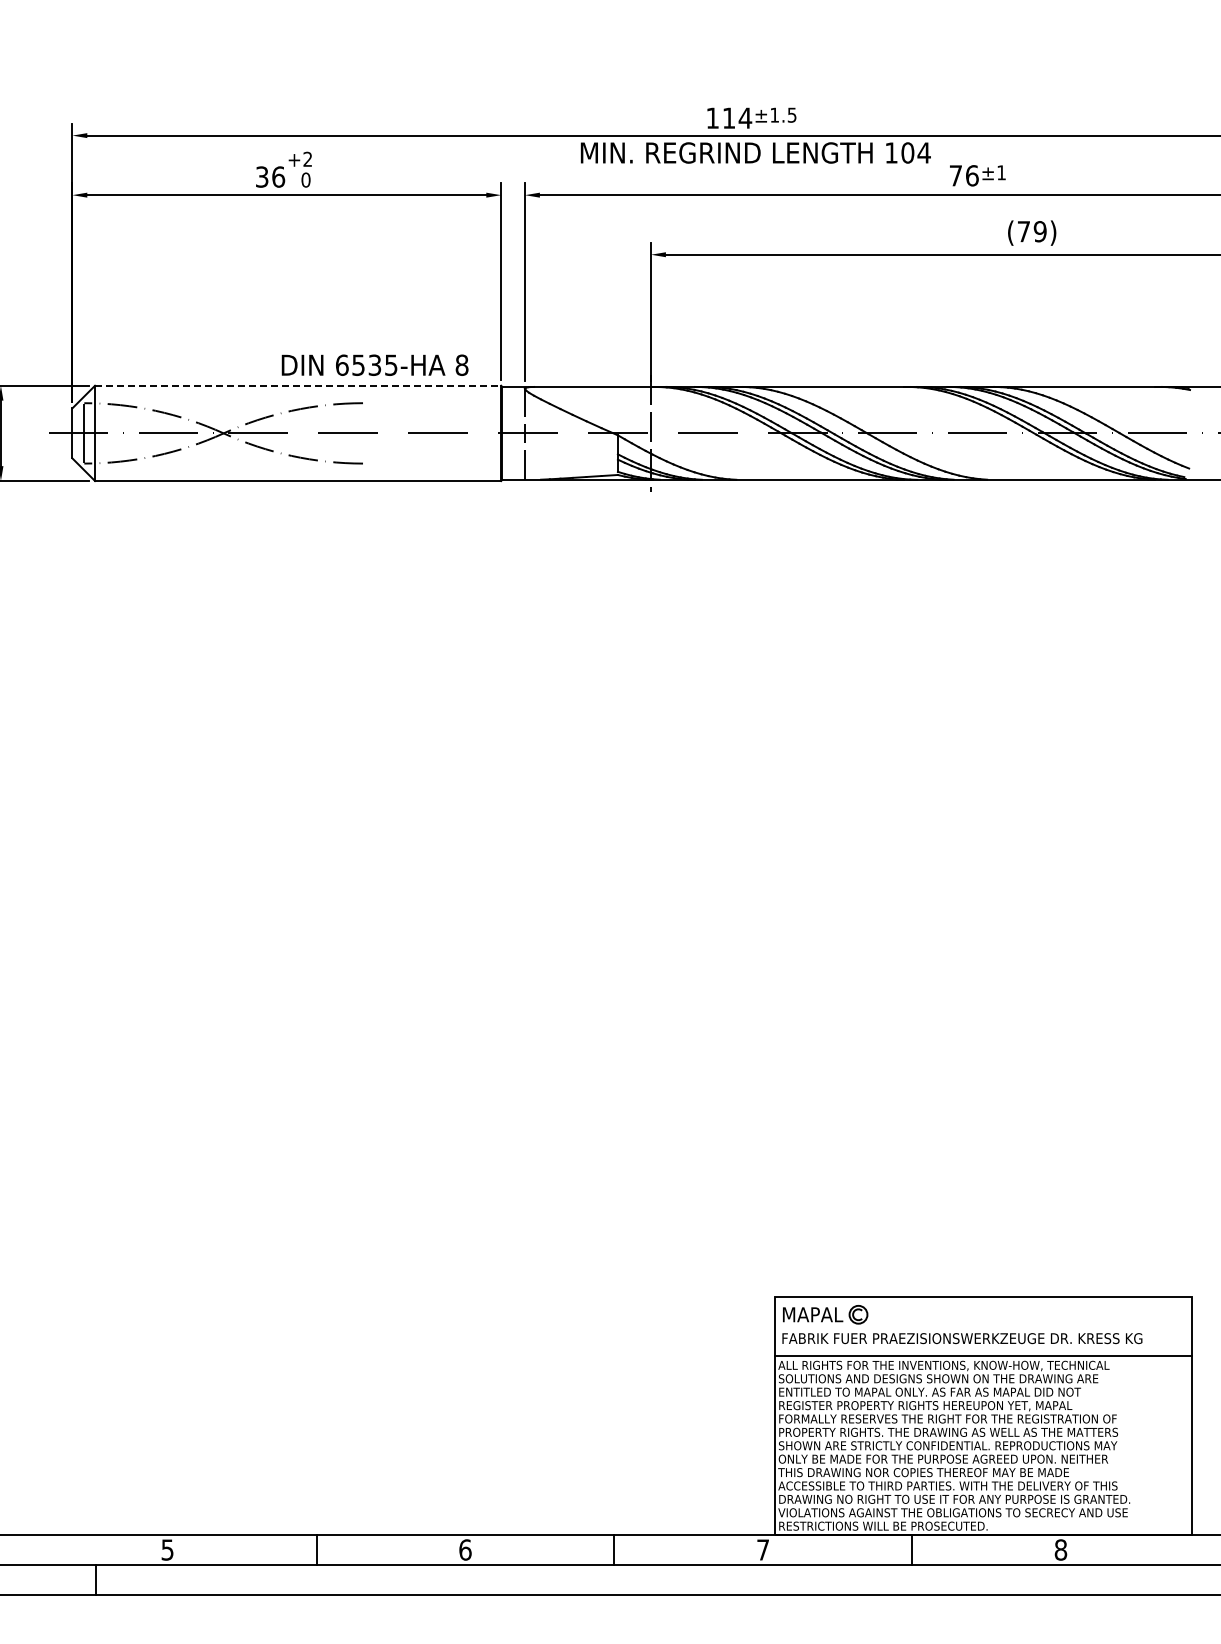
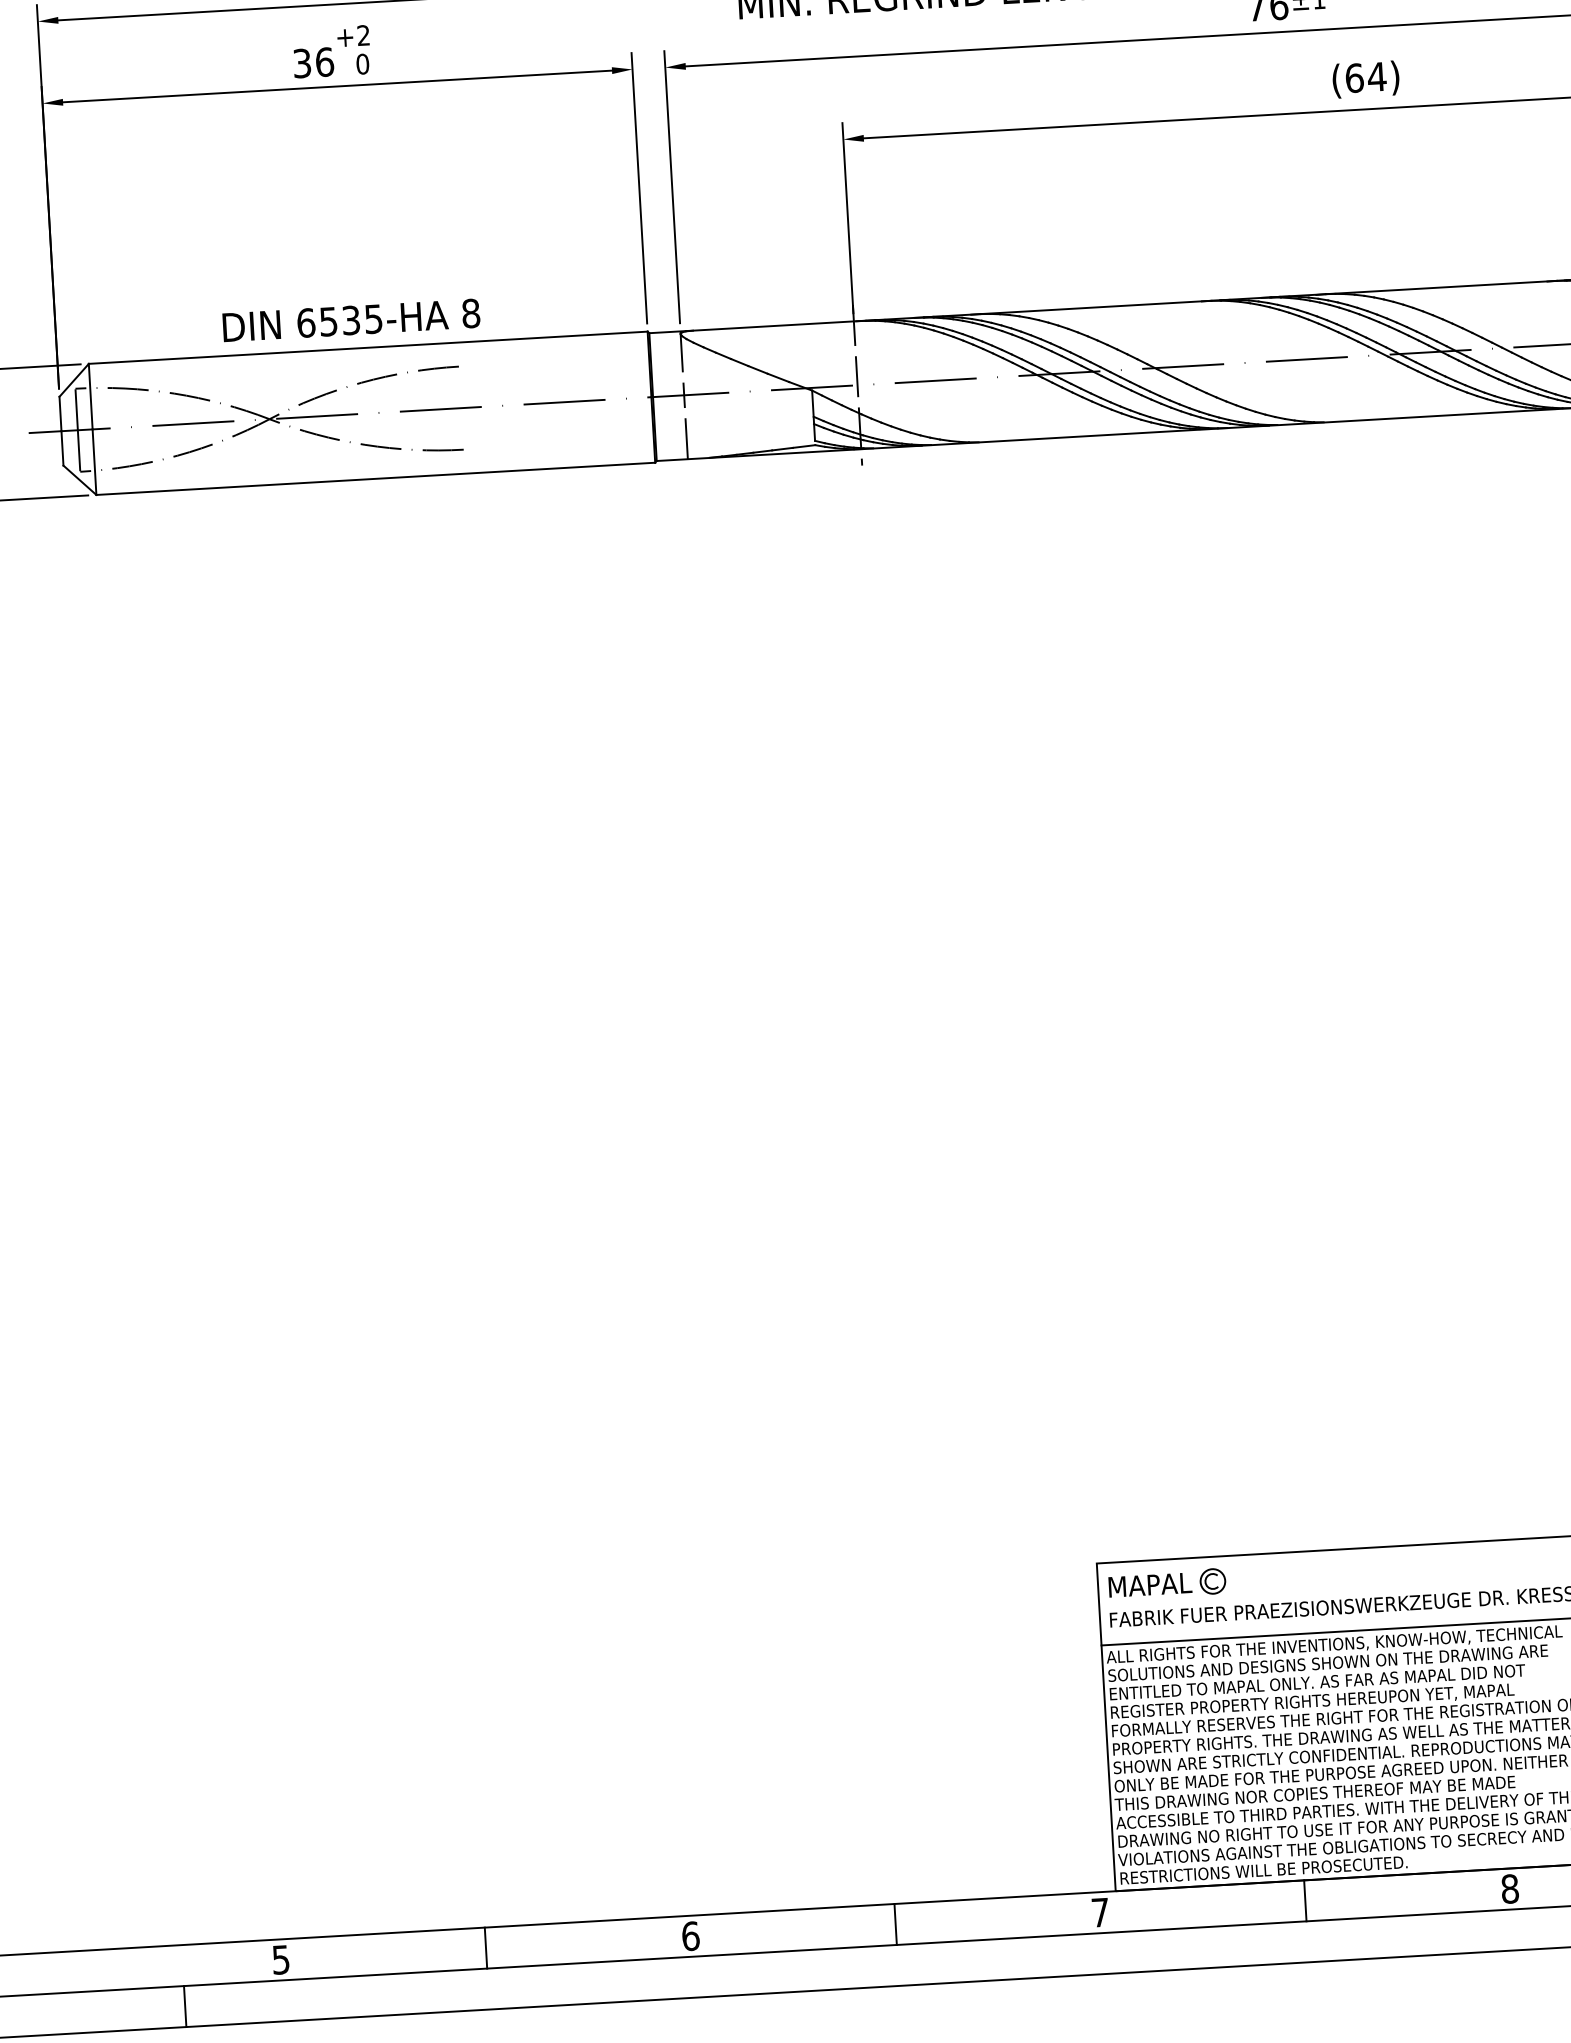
text: (1032, 231) -> (1366, 77), (79) -> (64)
text: (374, 364) -> (350, 319), moved
line: (298, 385) -> (368, 347), dashed -> solid

